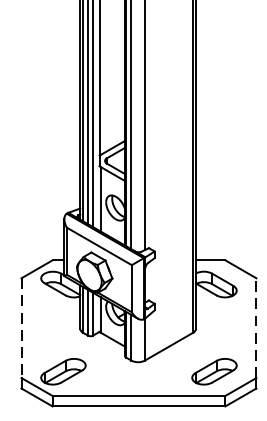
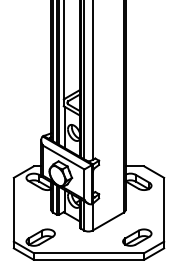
line: (20, 327) -> (13, 209), dashed -> solid
line: (257, 327) -> (164, 209), dashed -> solid

